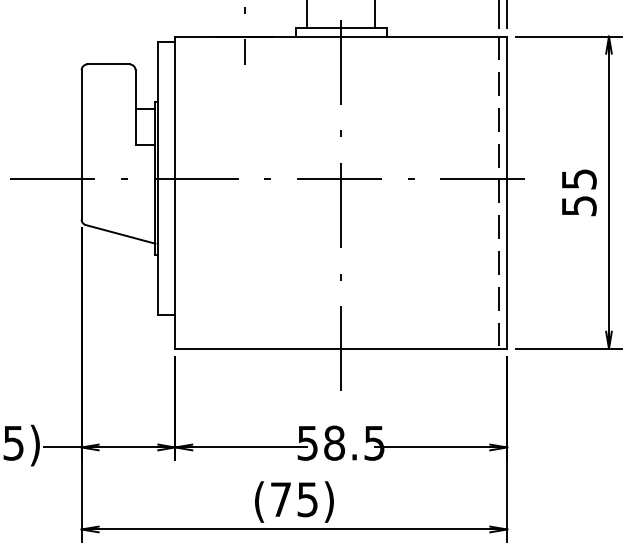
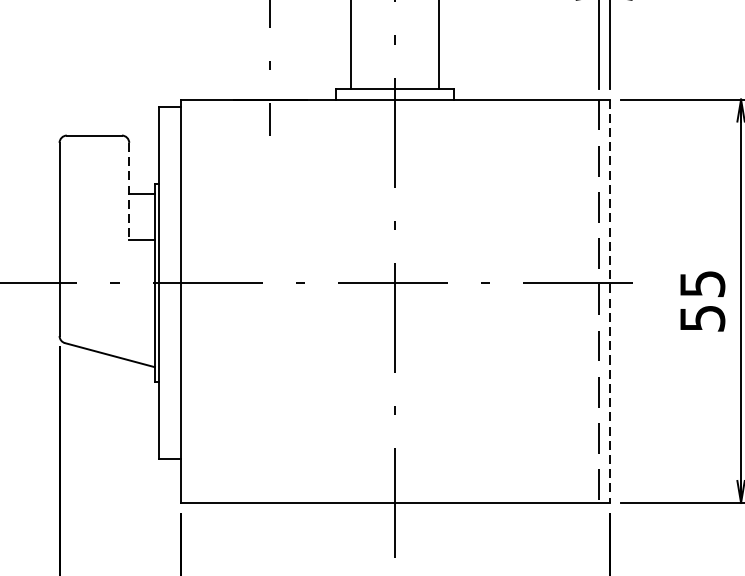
line: (135, 107) -> (129, 191), solid -> dashed
line: (507, 193) -> (609, 302), solid -> dashed

